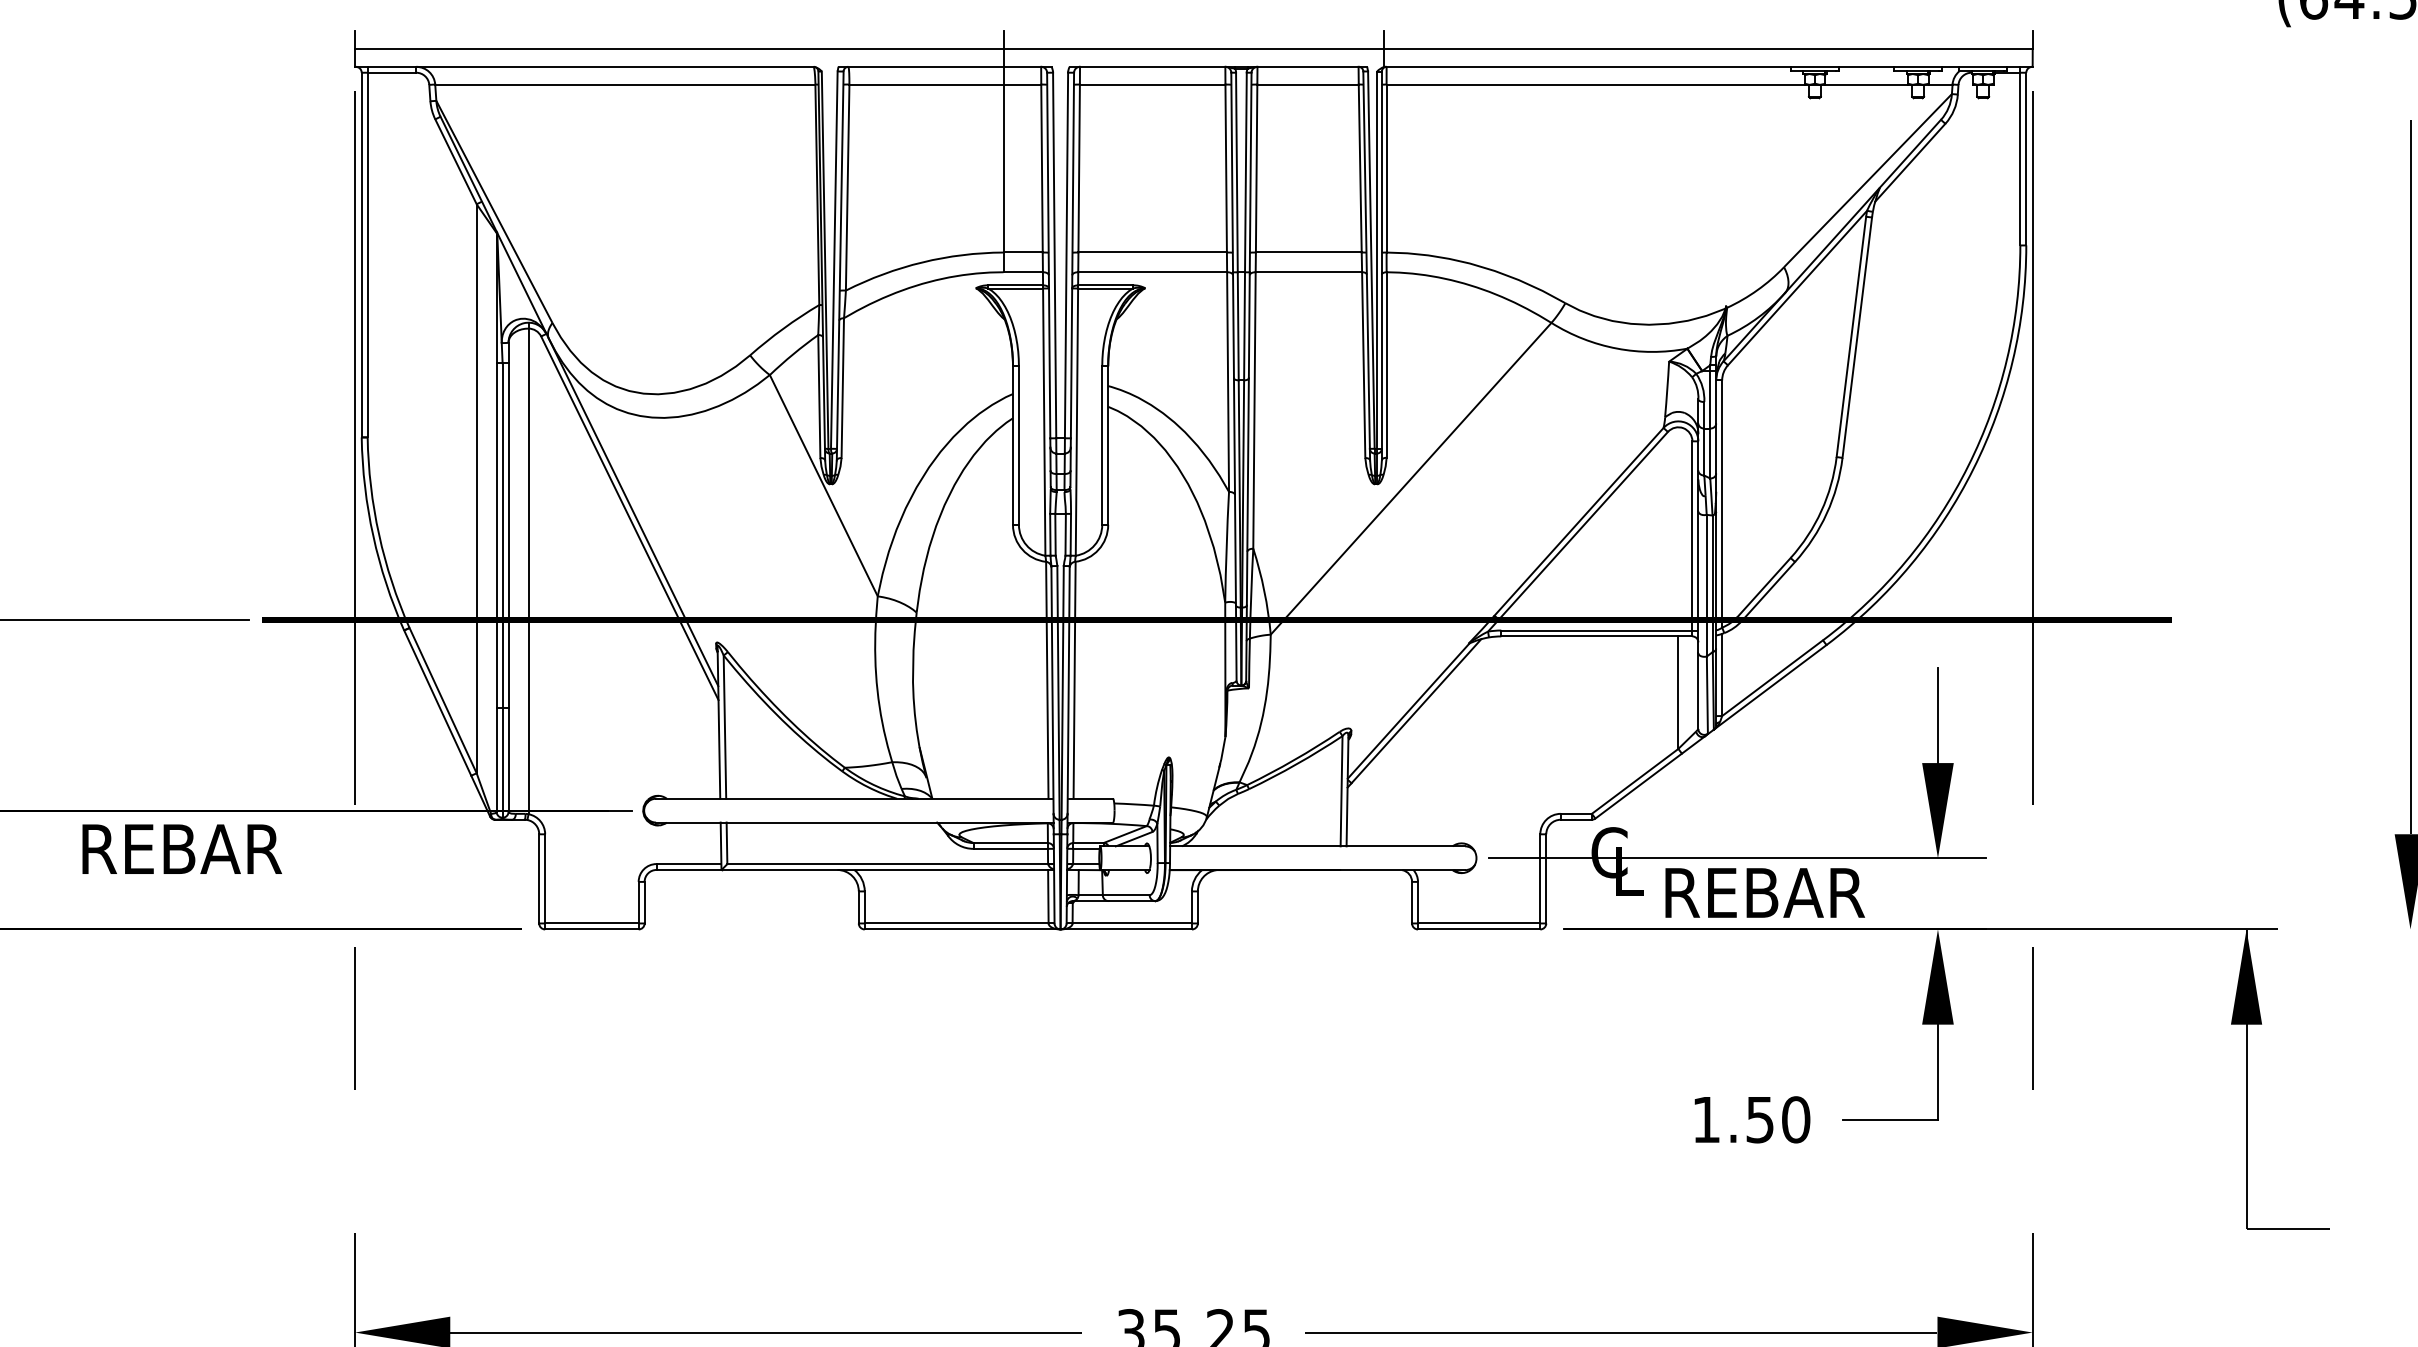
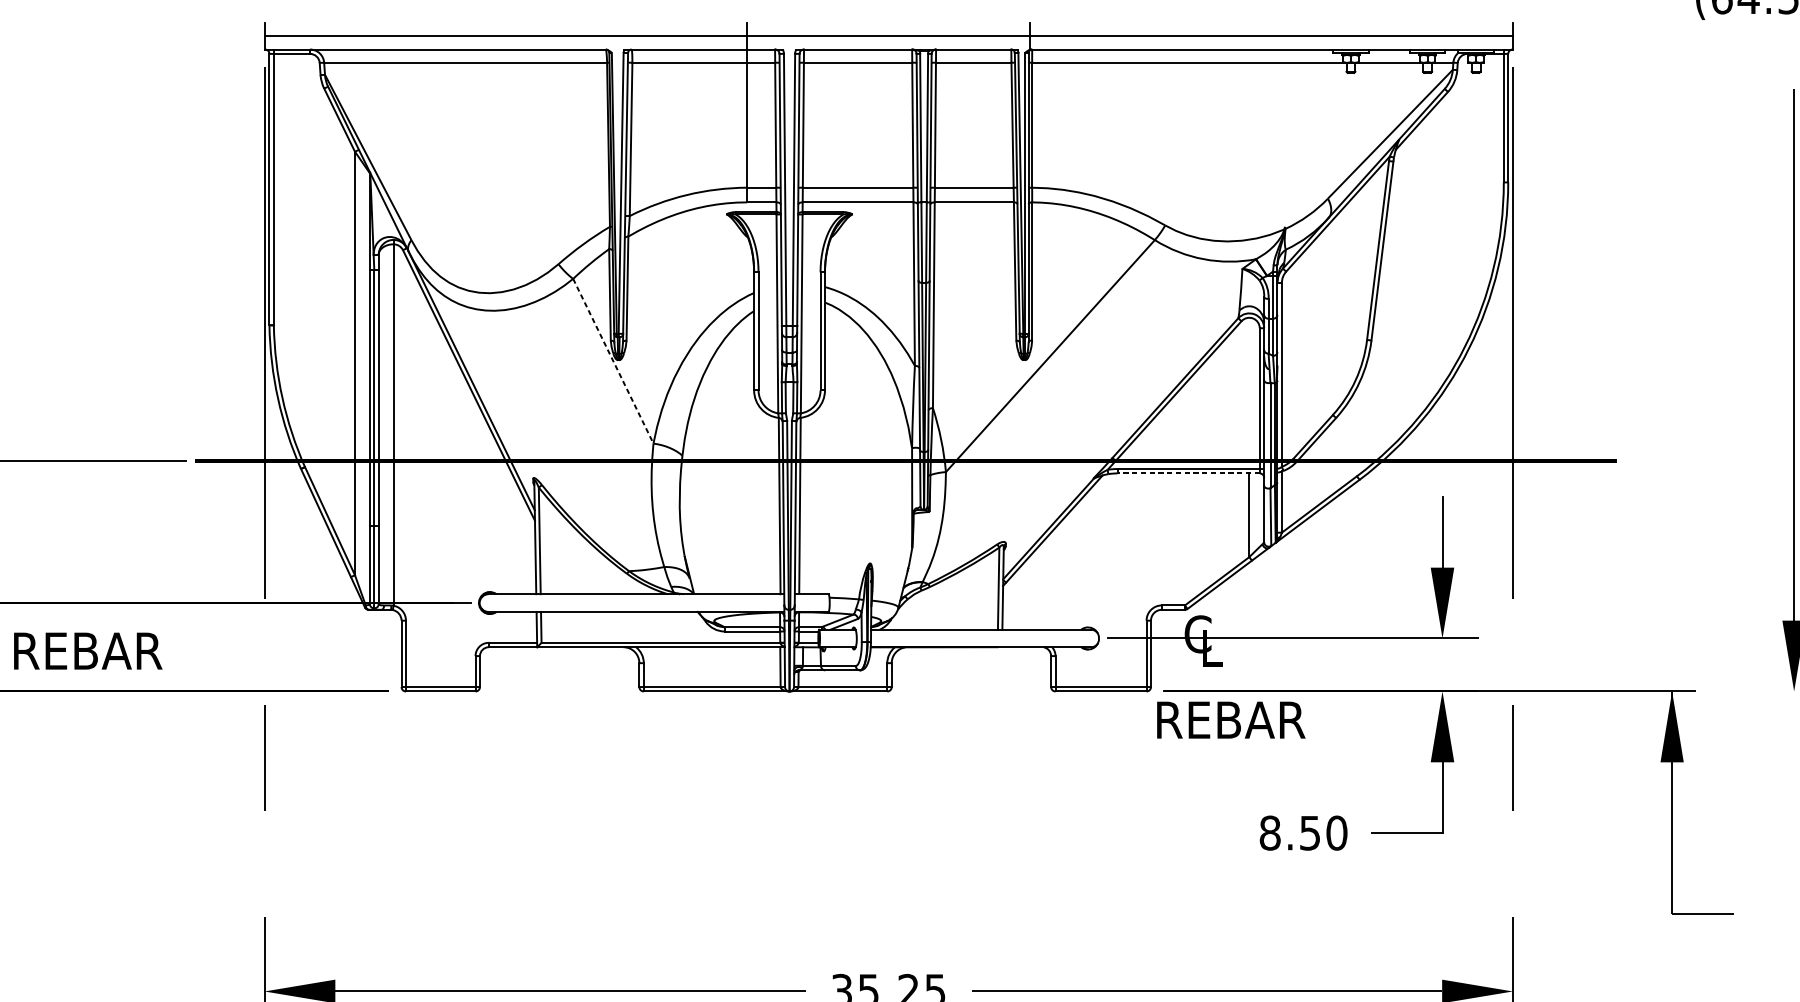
line: (824, 486) -> (613, 361), solid -> dashed
line: (1596, 636) -> (1188, 473), solid -> dashed
text: (181, 848) -> (87, 650), moved
text: (1764, 892) -> (1230, 719), moved
text: (1706, 1119) -> (1270, 832), 1.50 -> 8.50

